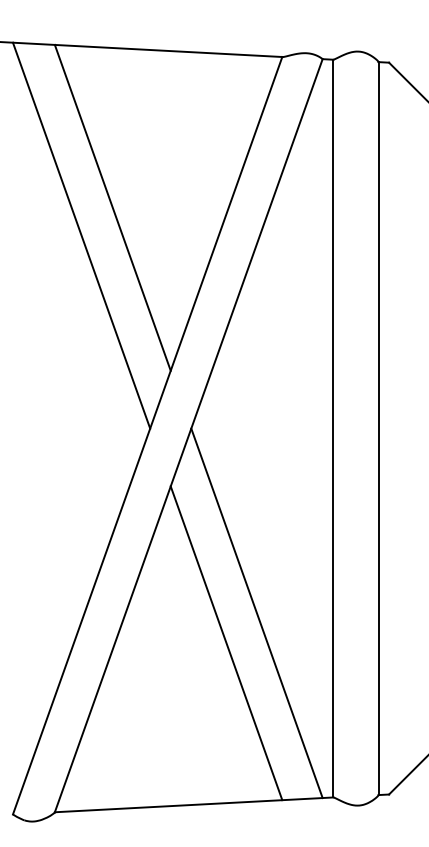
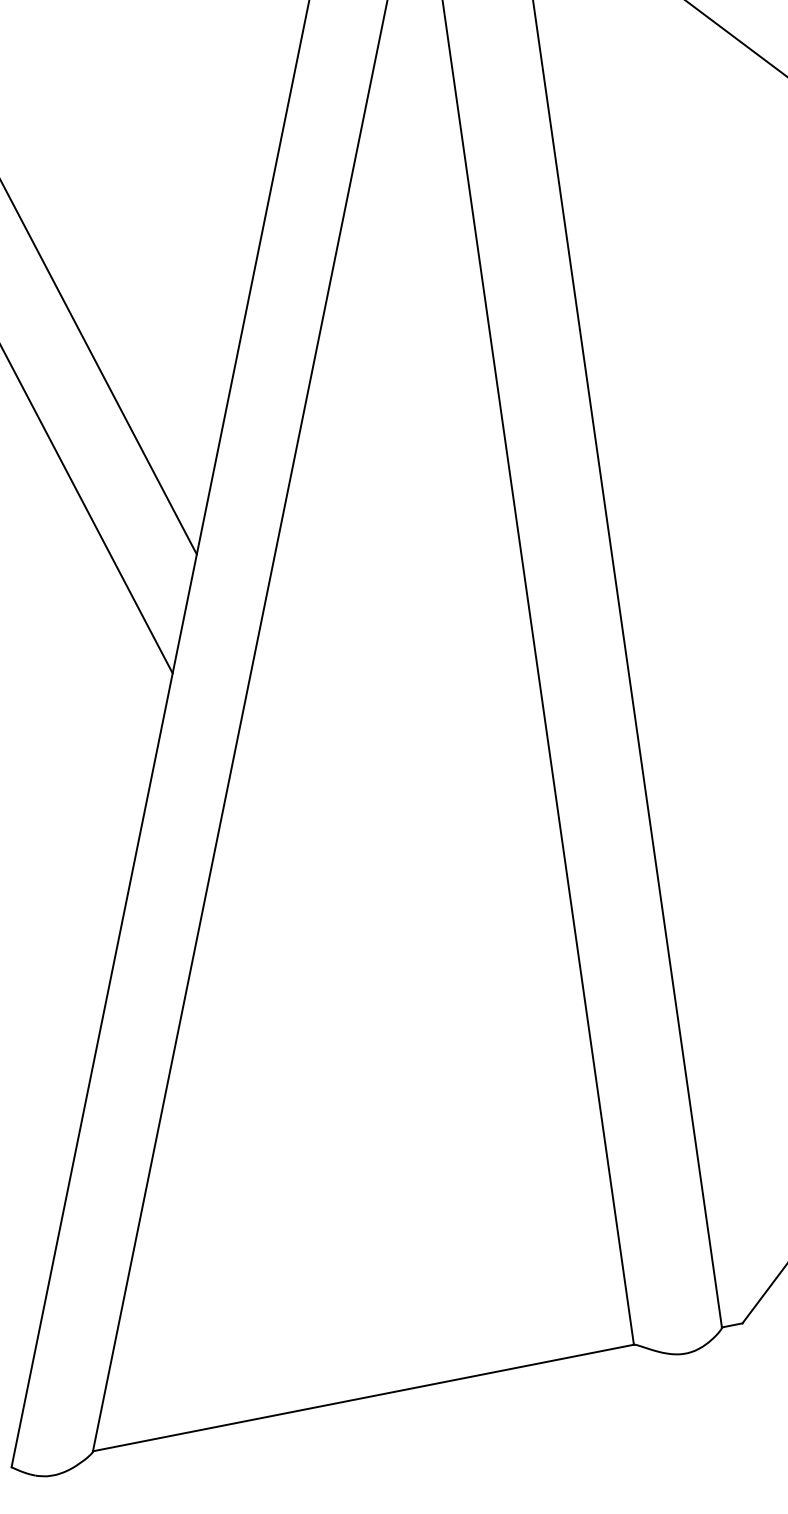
line: (256, 613) -> (432, 1005), removed
line: (226, 643) -> (382, 1072), removed

